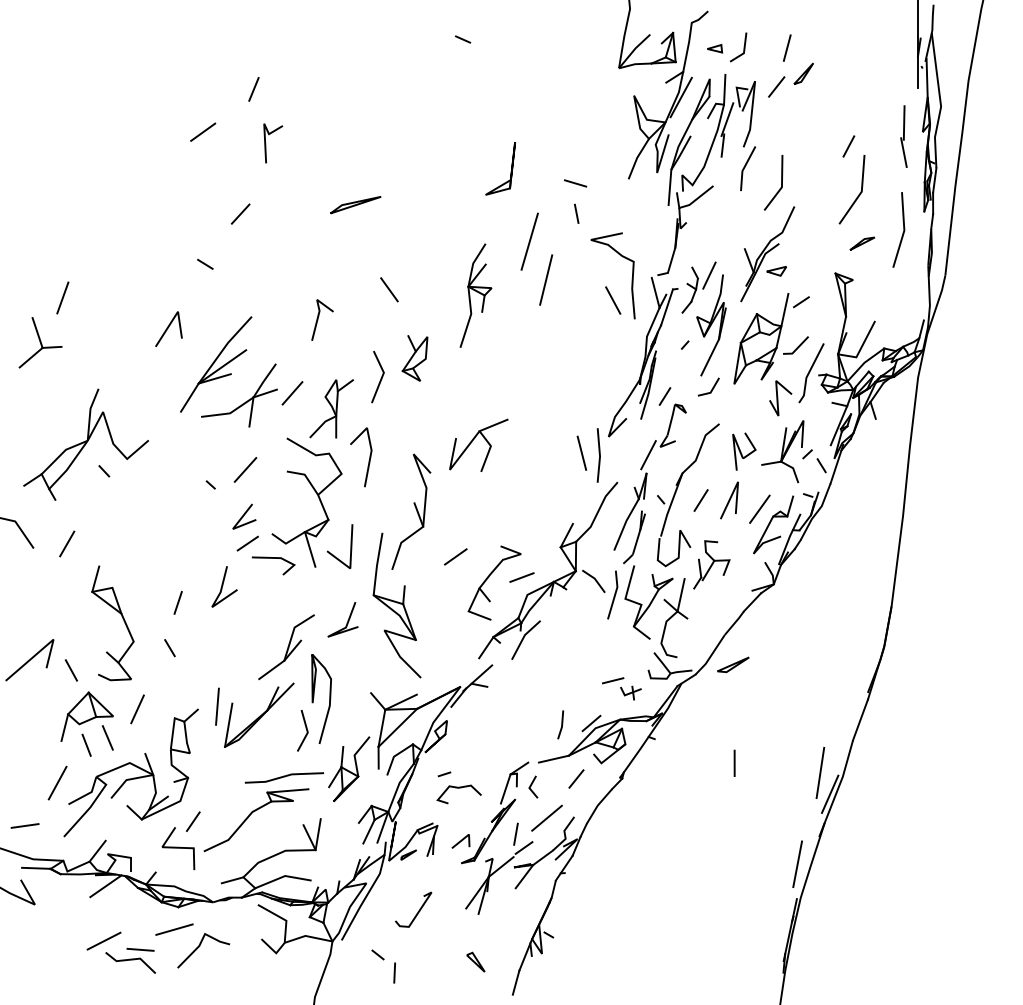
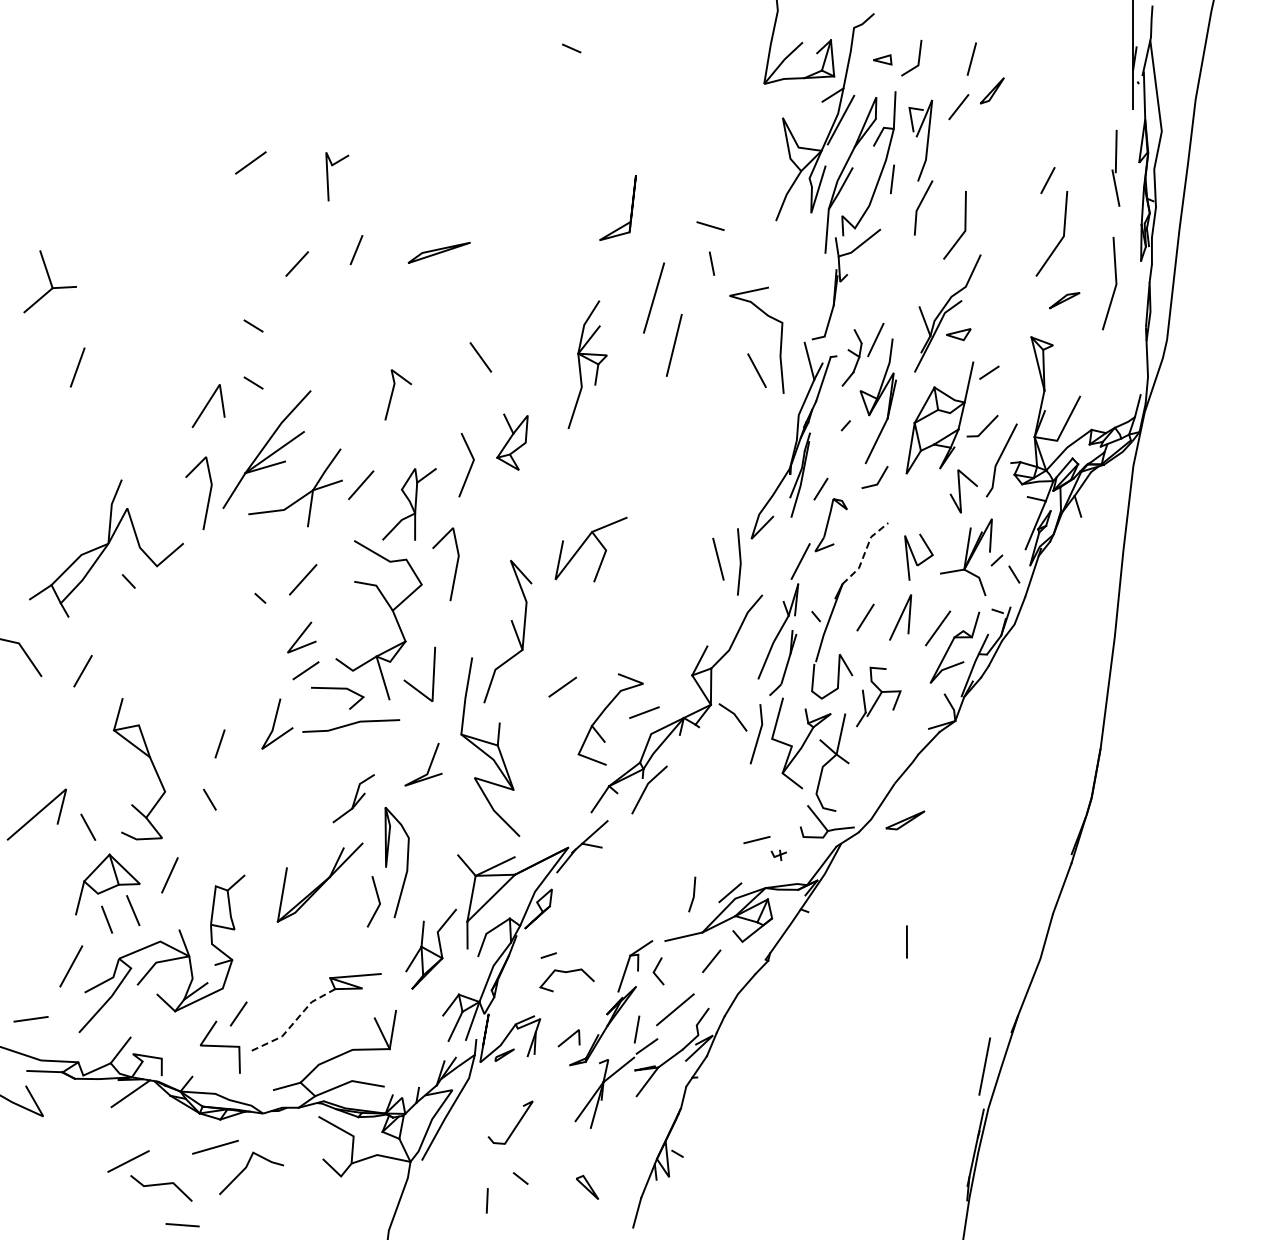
line: (253, 89) -> (356, 250), moved
line: (726, 119) -> (897, 147), removed
line: (205, 310) -> (253, 382), added
part: (40, 342) -> (49, 281), moved
line: (168, 402) -> (208, 496), added
line: (701, 447) -> (865, 552), solid -> dashed
part: (286, 647) -> (353, 798), size x0.6
part: (630, 693) -> (778, 855), size x0.6
line: (217, 706) -> (268, 871), removed
line: (820, 772) -> (1012, 953), removed
line: (284, 777) -> (351, 725), moved
line: (829, 794) -> (1024, 980), removed
line: (238, 827) -> (294, 1021), solid -> dashed
line: (140, 950) -> (182, 1225), moved
line: (377, 954) -> (520, 1178), moved

